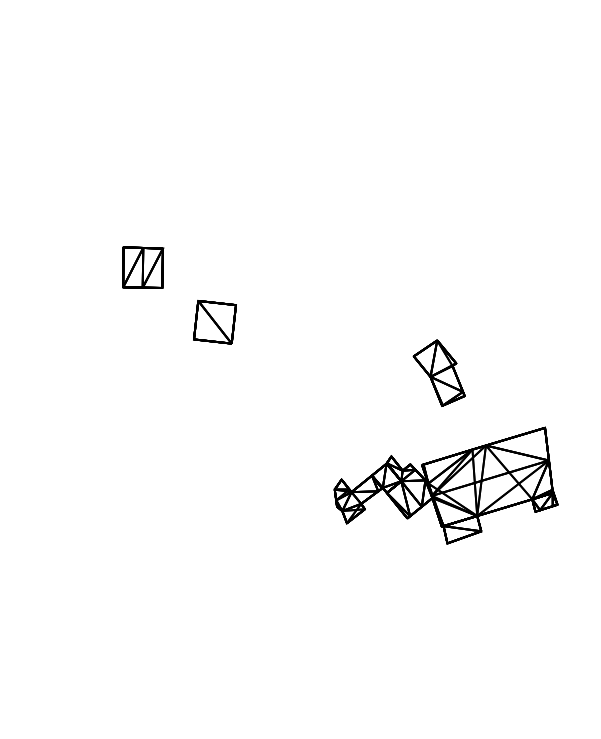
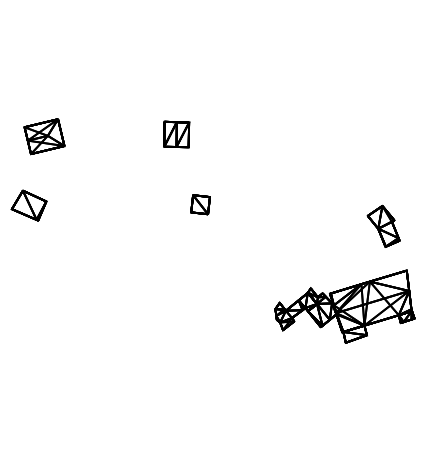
part: (142, 267) -> (176, 134), moved
part: (214, 322) -> (200, 204), size x0.71
part: (438, 371) -> (383, 225), moved

